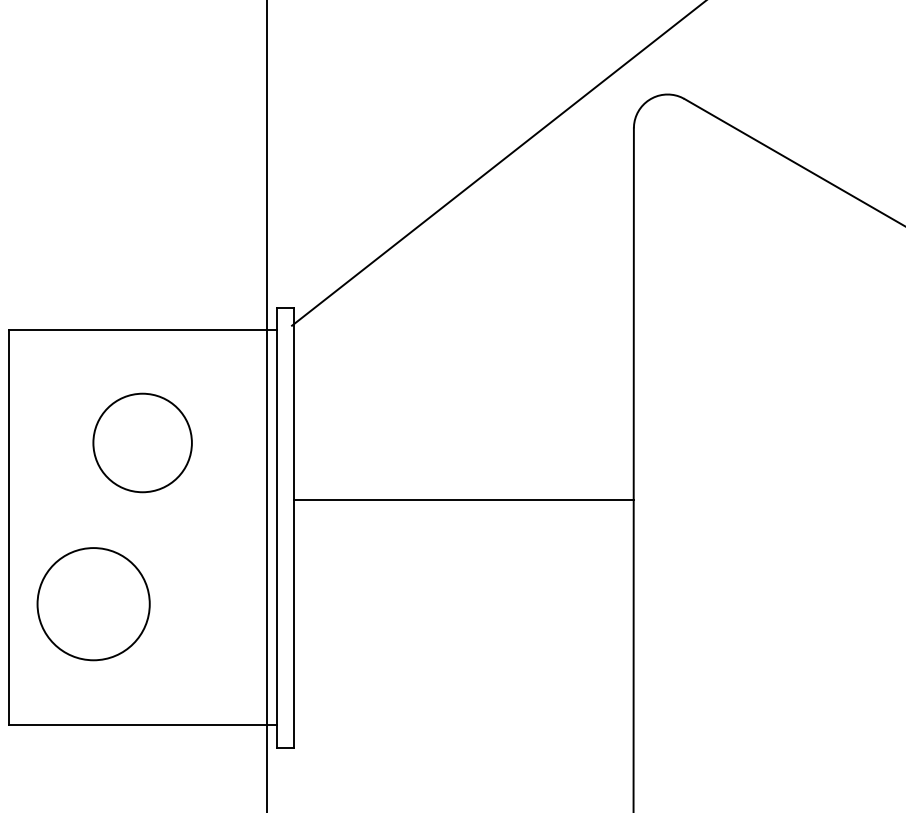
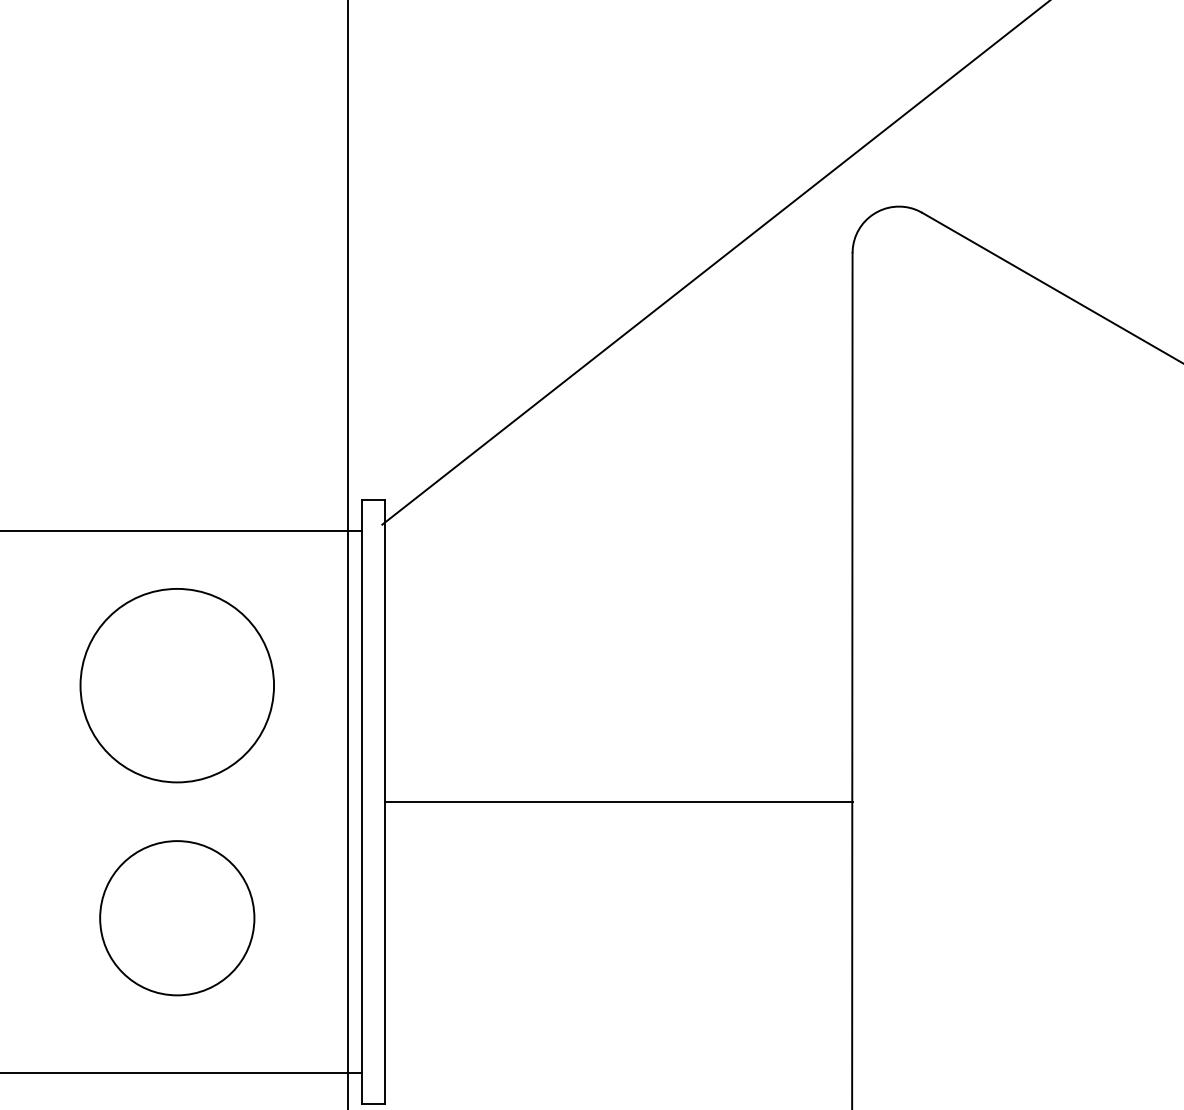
circle: (142, 442) -> (177, 684), size x1.43
line: (463, 499) -> (618, 801), moved
circle: (93, 604) -> (177, 918), moved

